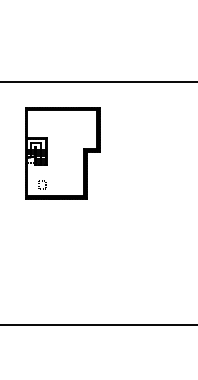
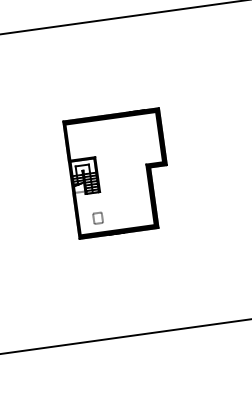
part: (62, 153) -> (118, 174), moved

